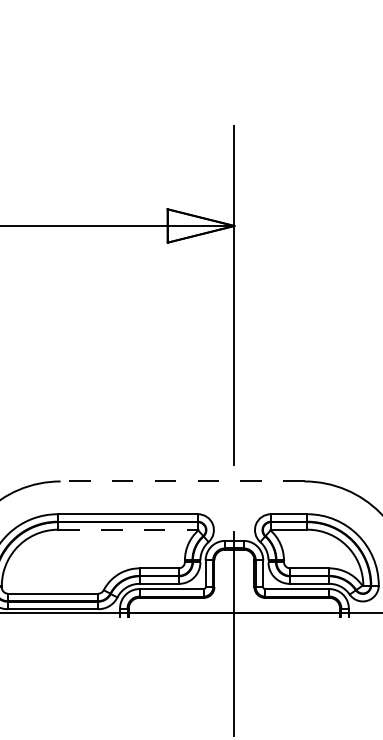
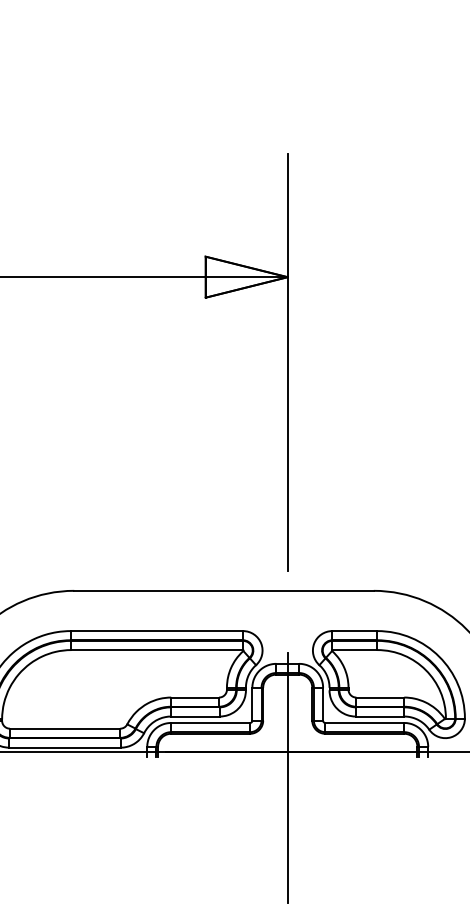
line: (182, 481) -> (223, 590), dashed -> solid
line: (128, 529) -> (157, 649), dashed -> solid

